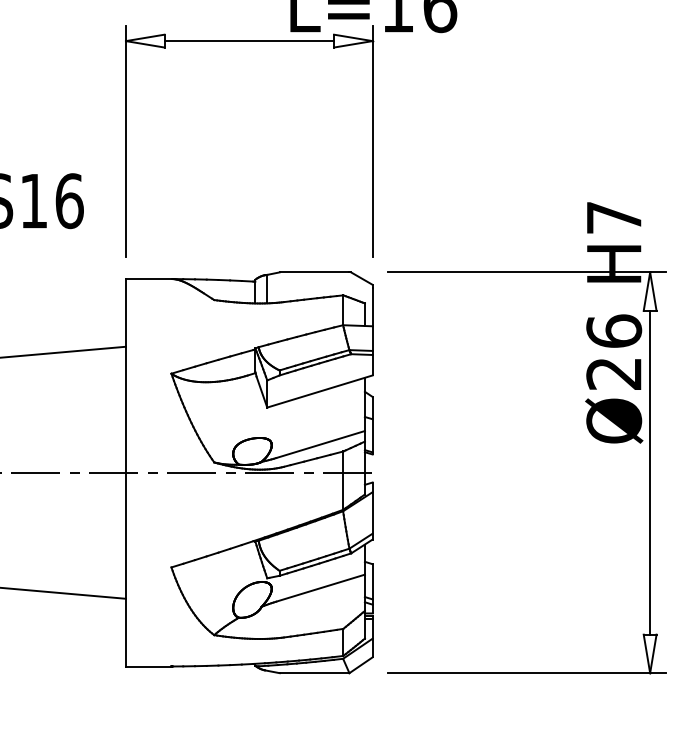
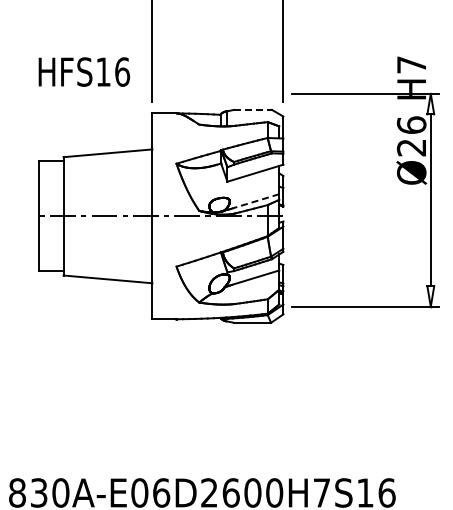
line: (316, 271) -> (253, 109), solid -> dashed
part: (587, 429) -> (397, 177), moved
line: (320, 444) -> (255, 201), solid -> dashed

